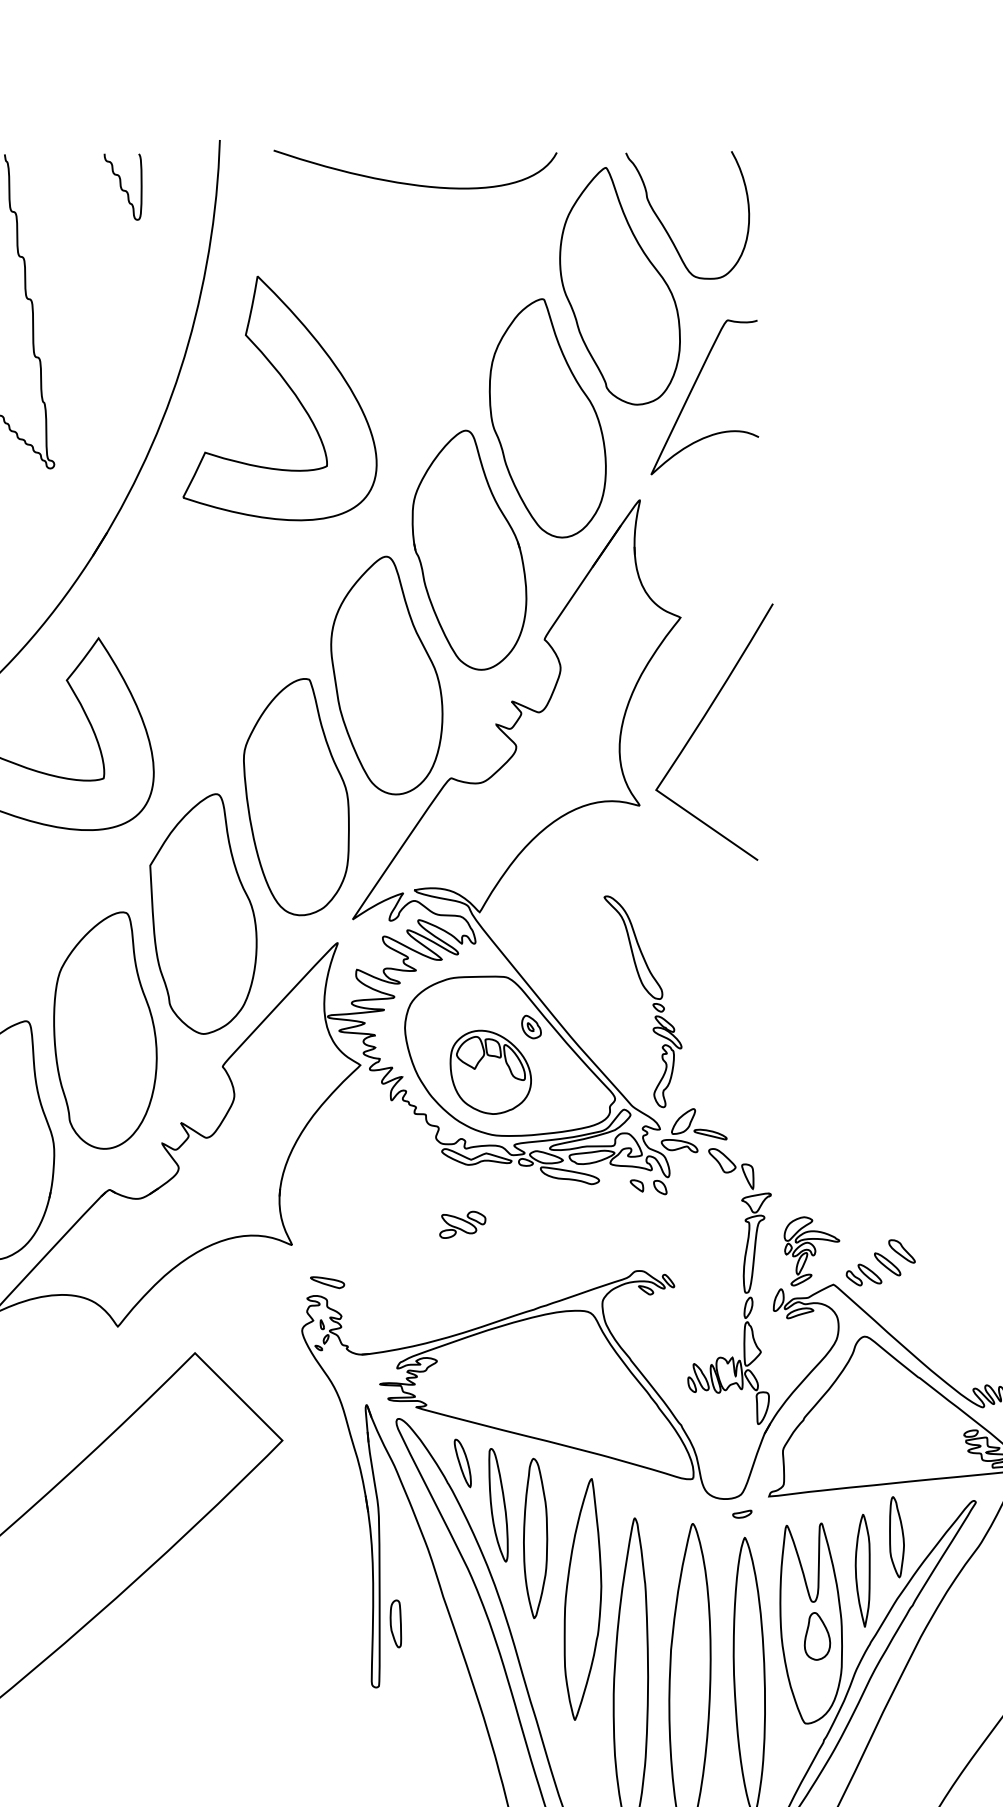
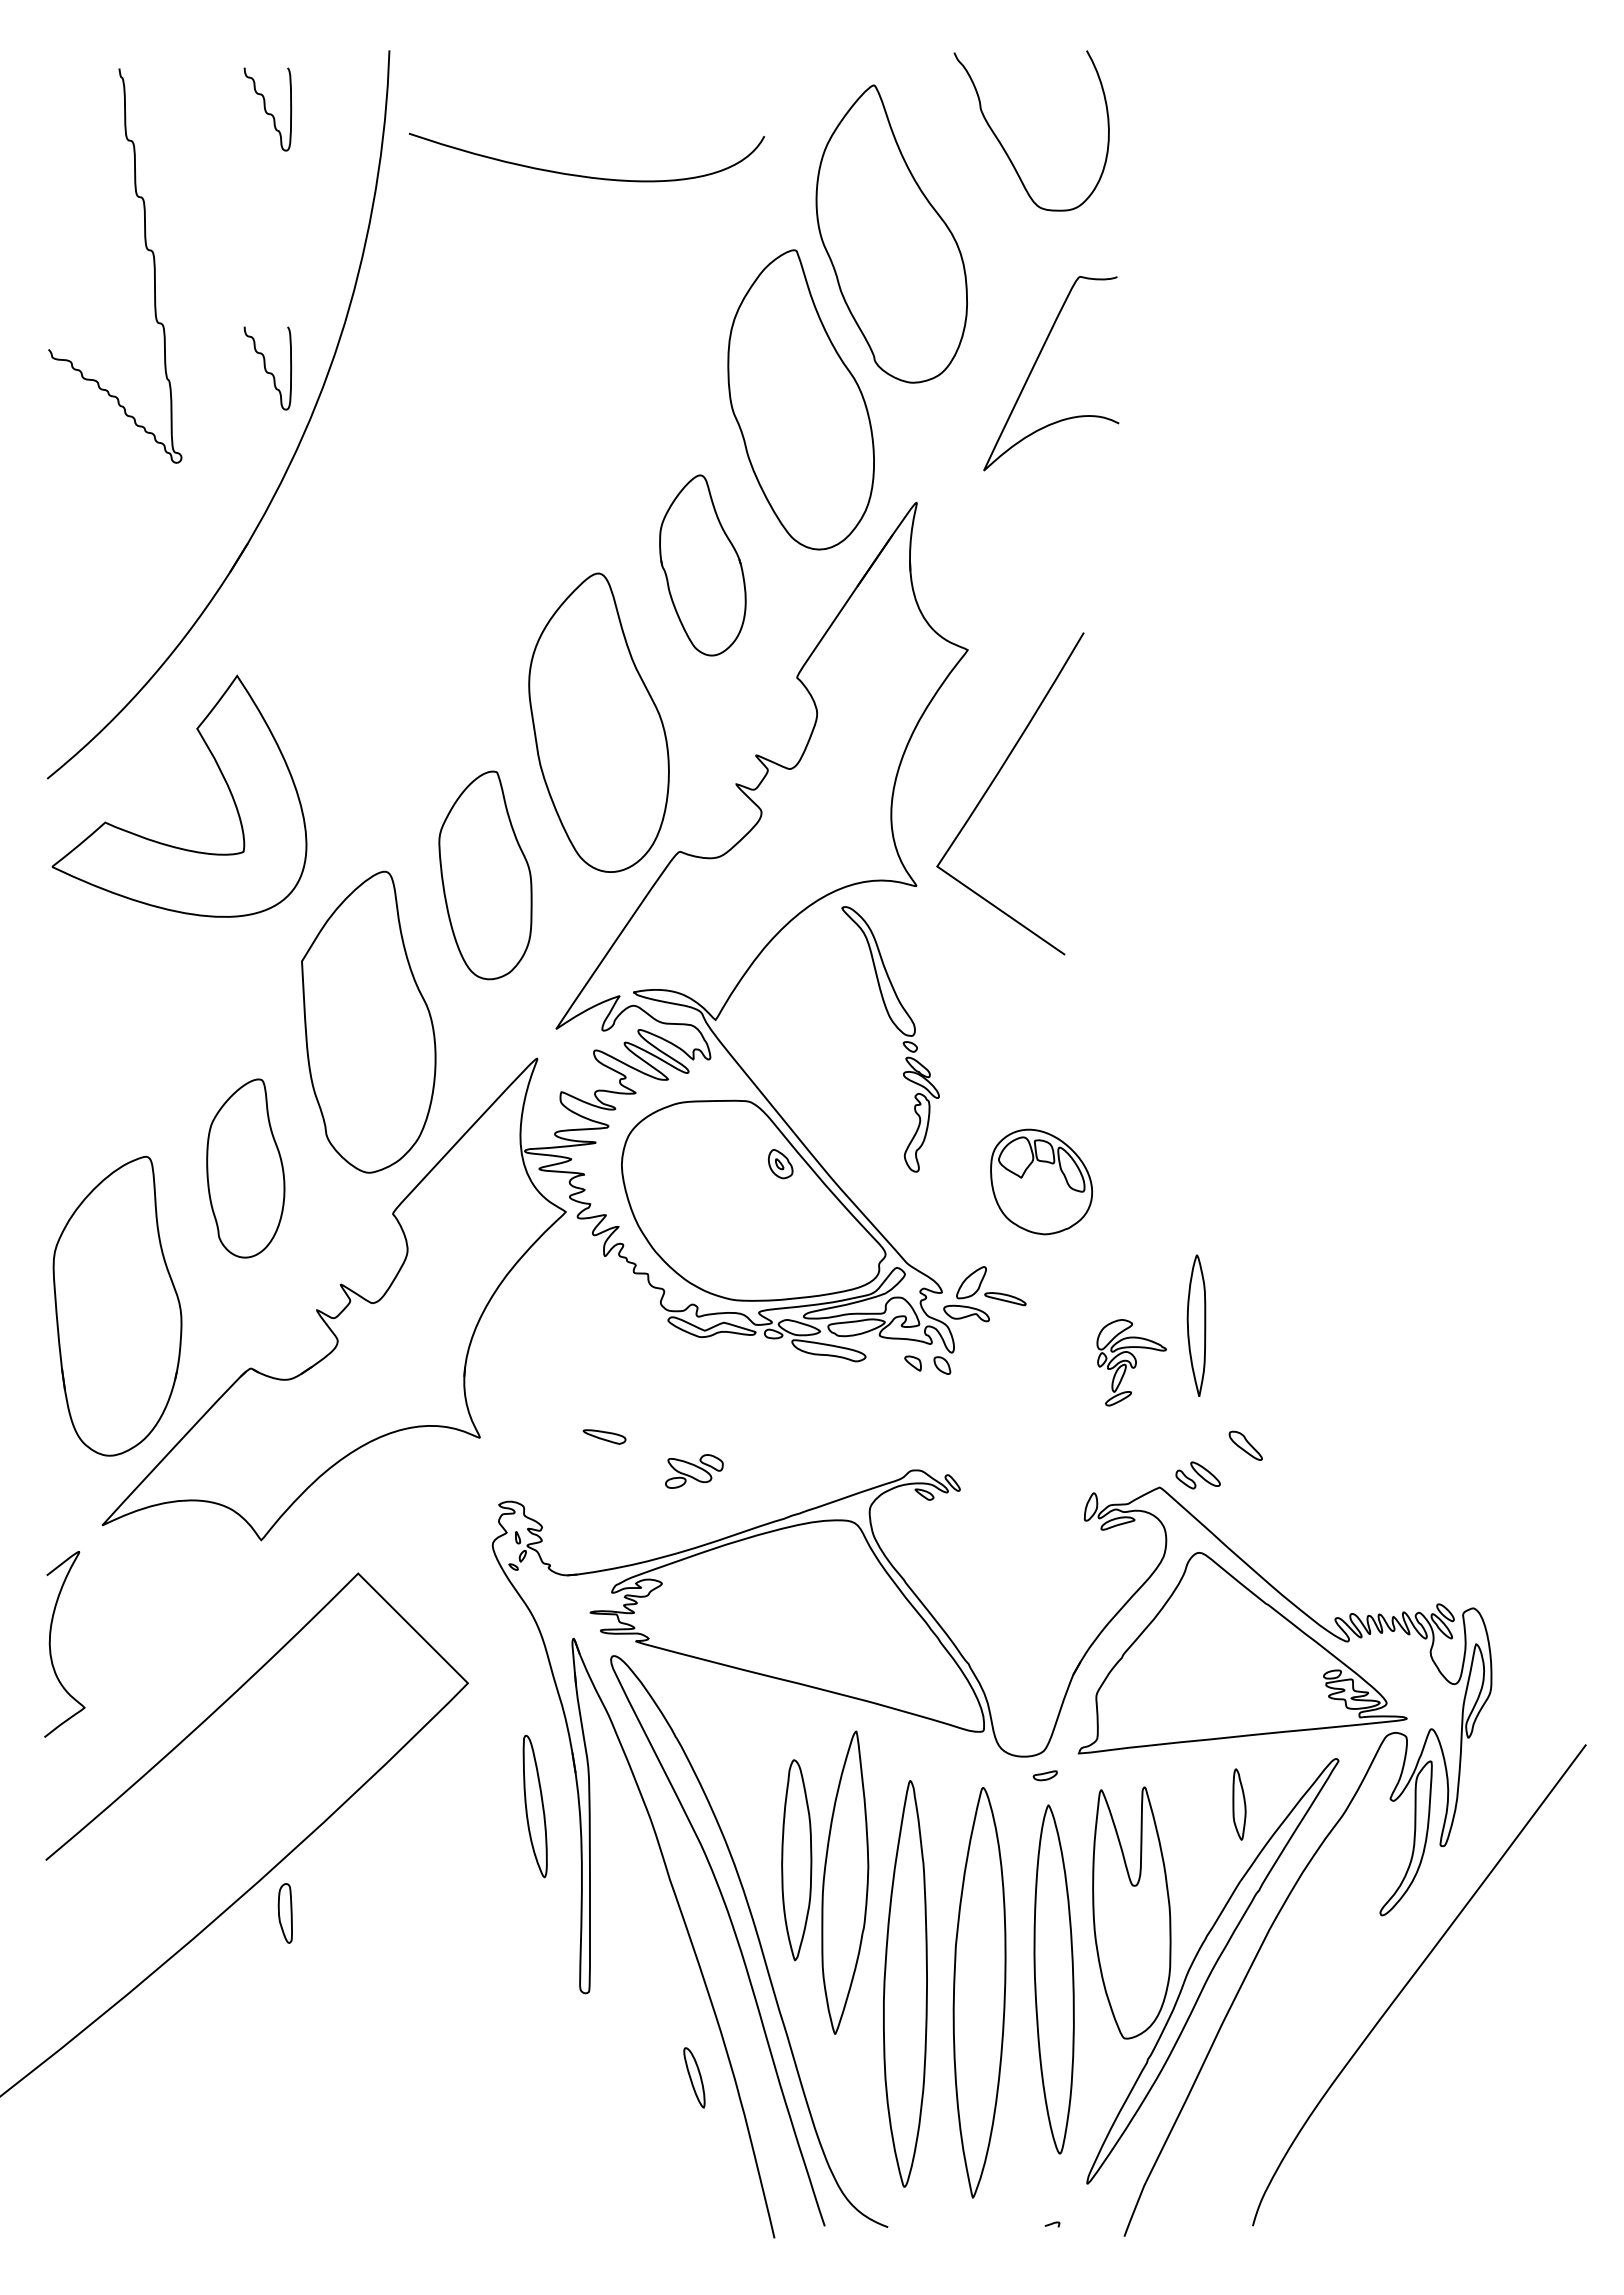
curve: (413, 183) -> (584, 175), moved
curve: (664, 226) -> (1002, 144), moved
part: (290, 389) -> (477, 363), removed
curve: (692, 390) -> (1035, 365), moved
curve: (121, 393) -> (266, 368), added
part: (469, 550) -> (702, 565), size x0.6
part: (296, 797) -> (485, 875), size x0.7
part: (649, 994) -> (898, 1030), moved
part: (105, 1030) -> (245, 1168), size x0.6
part: (490, 1071) -> (1041, 1181), moved
part: (462, 1224) -> (694, 1471), moved
part: (811, 1251) -> (1131, 1362), moved
part: (887, 1263) -> (1227, 1461), removed
part: (327, 1282) -> (604, 1436), moved
part: (743, 1286) -> (1046, 1489), removed
part: (462, 1463) -> (694, 2077), moved
part: (497, 1505) -> (534, 1806), moved
part: (896, 1537) -> (1239, 1804), size x0.7
part: (535, 1538) -> (796, 1860), moved
part: (862, 1570) -> (1196, 1325), moved
part: (395, 1623) -> (284, 1913), moved
part: (817, 1635) -> (1139, 1928), removed

